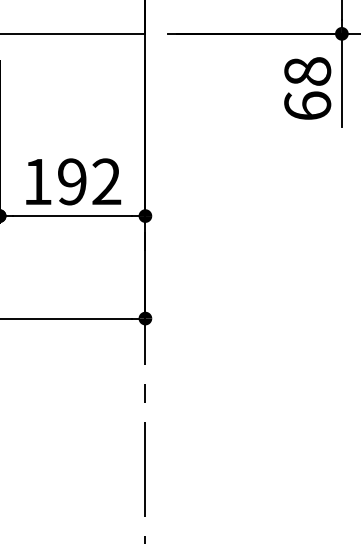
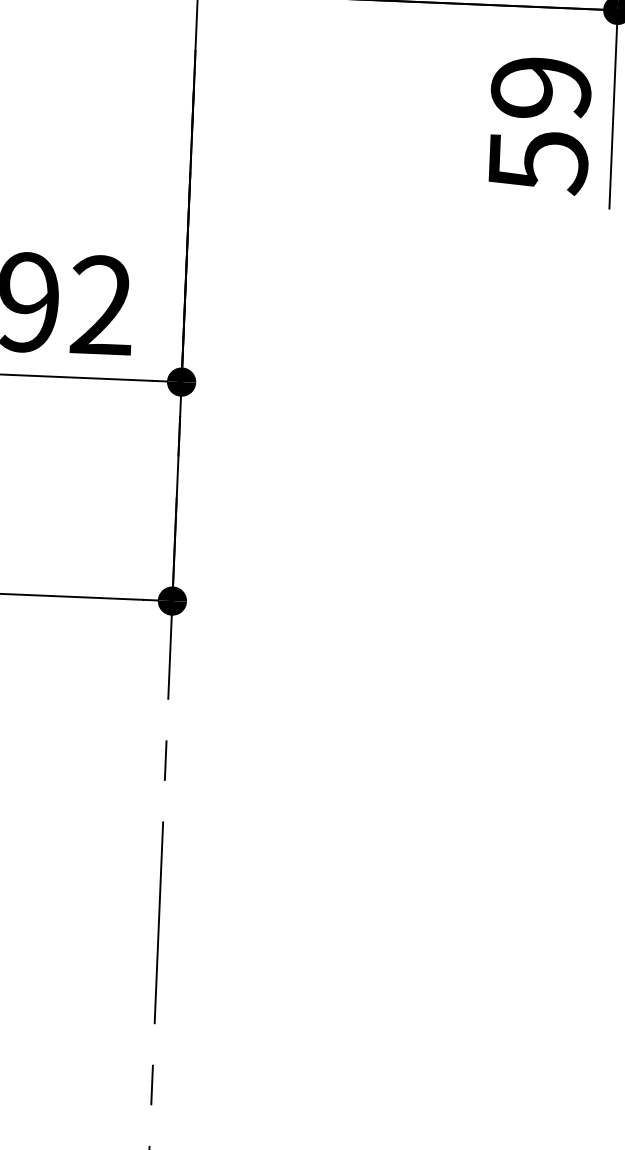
text: (307, 89) -> (539, 126), 68 -> 59

